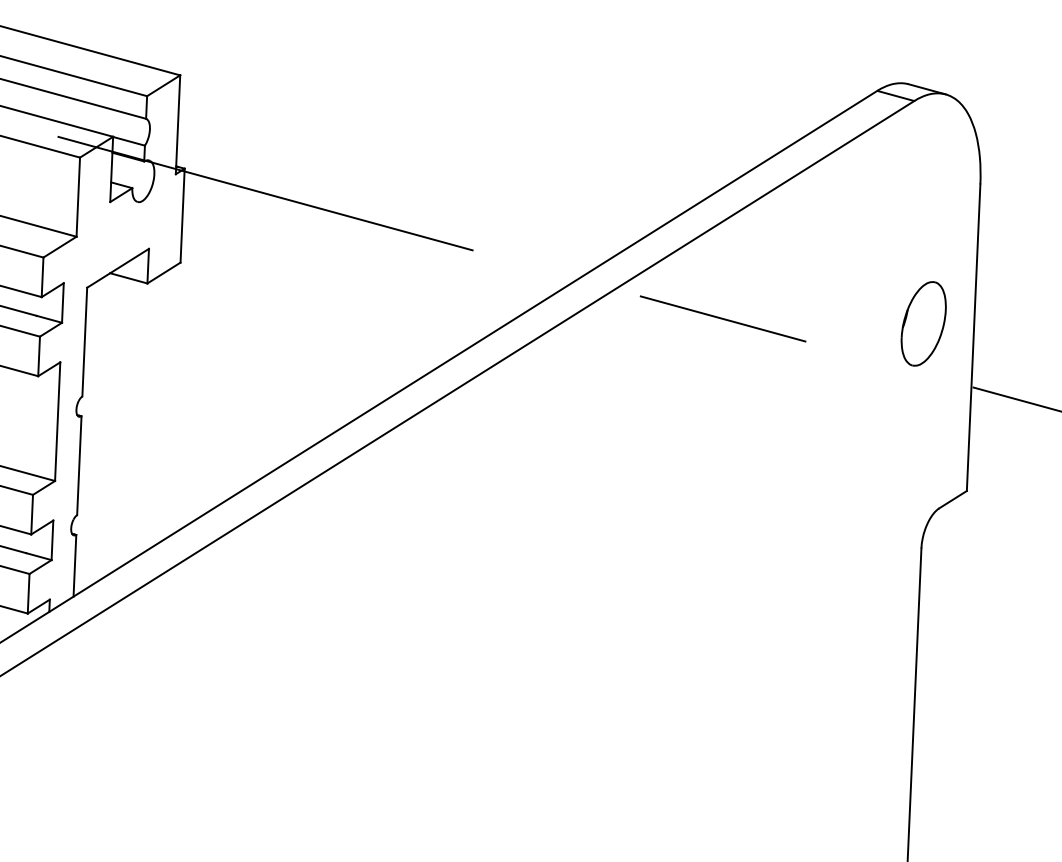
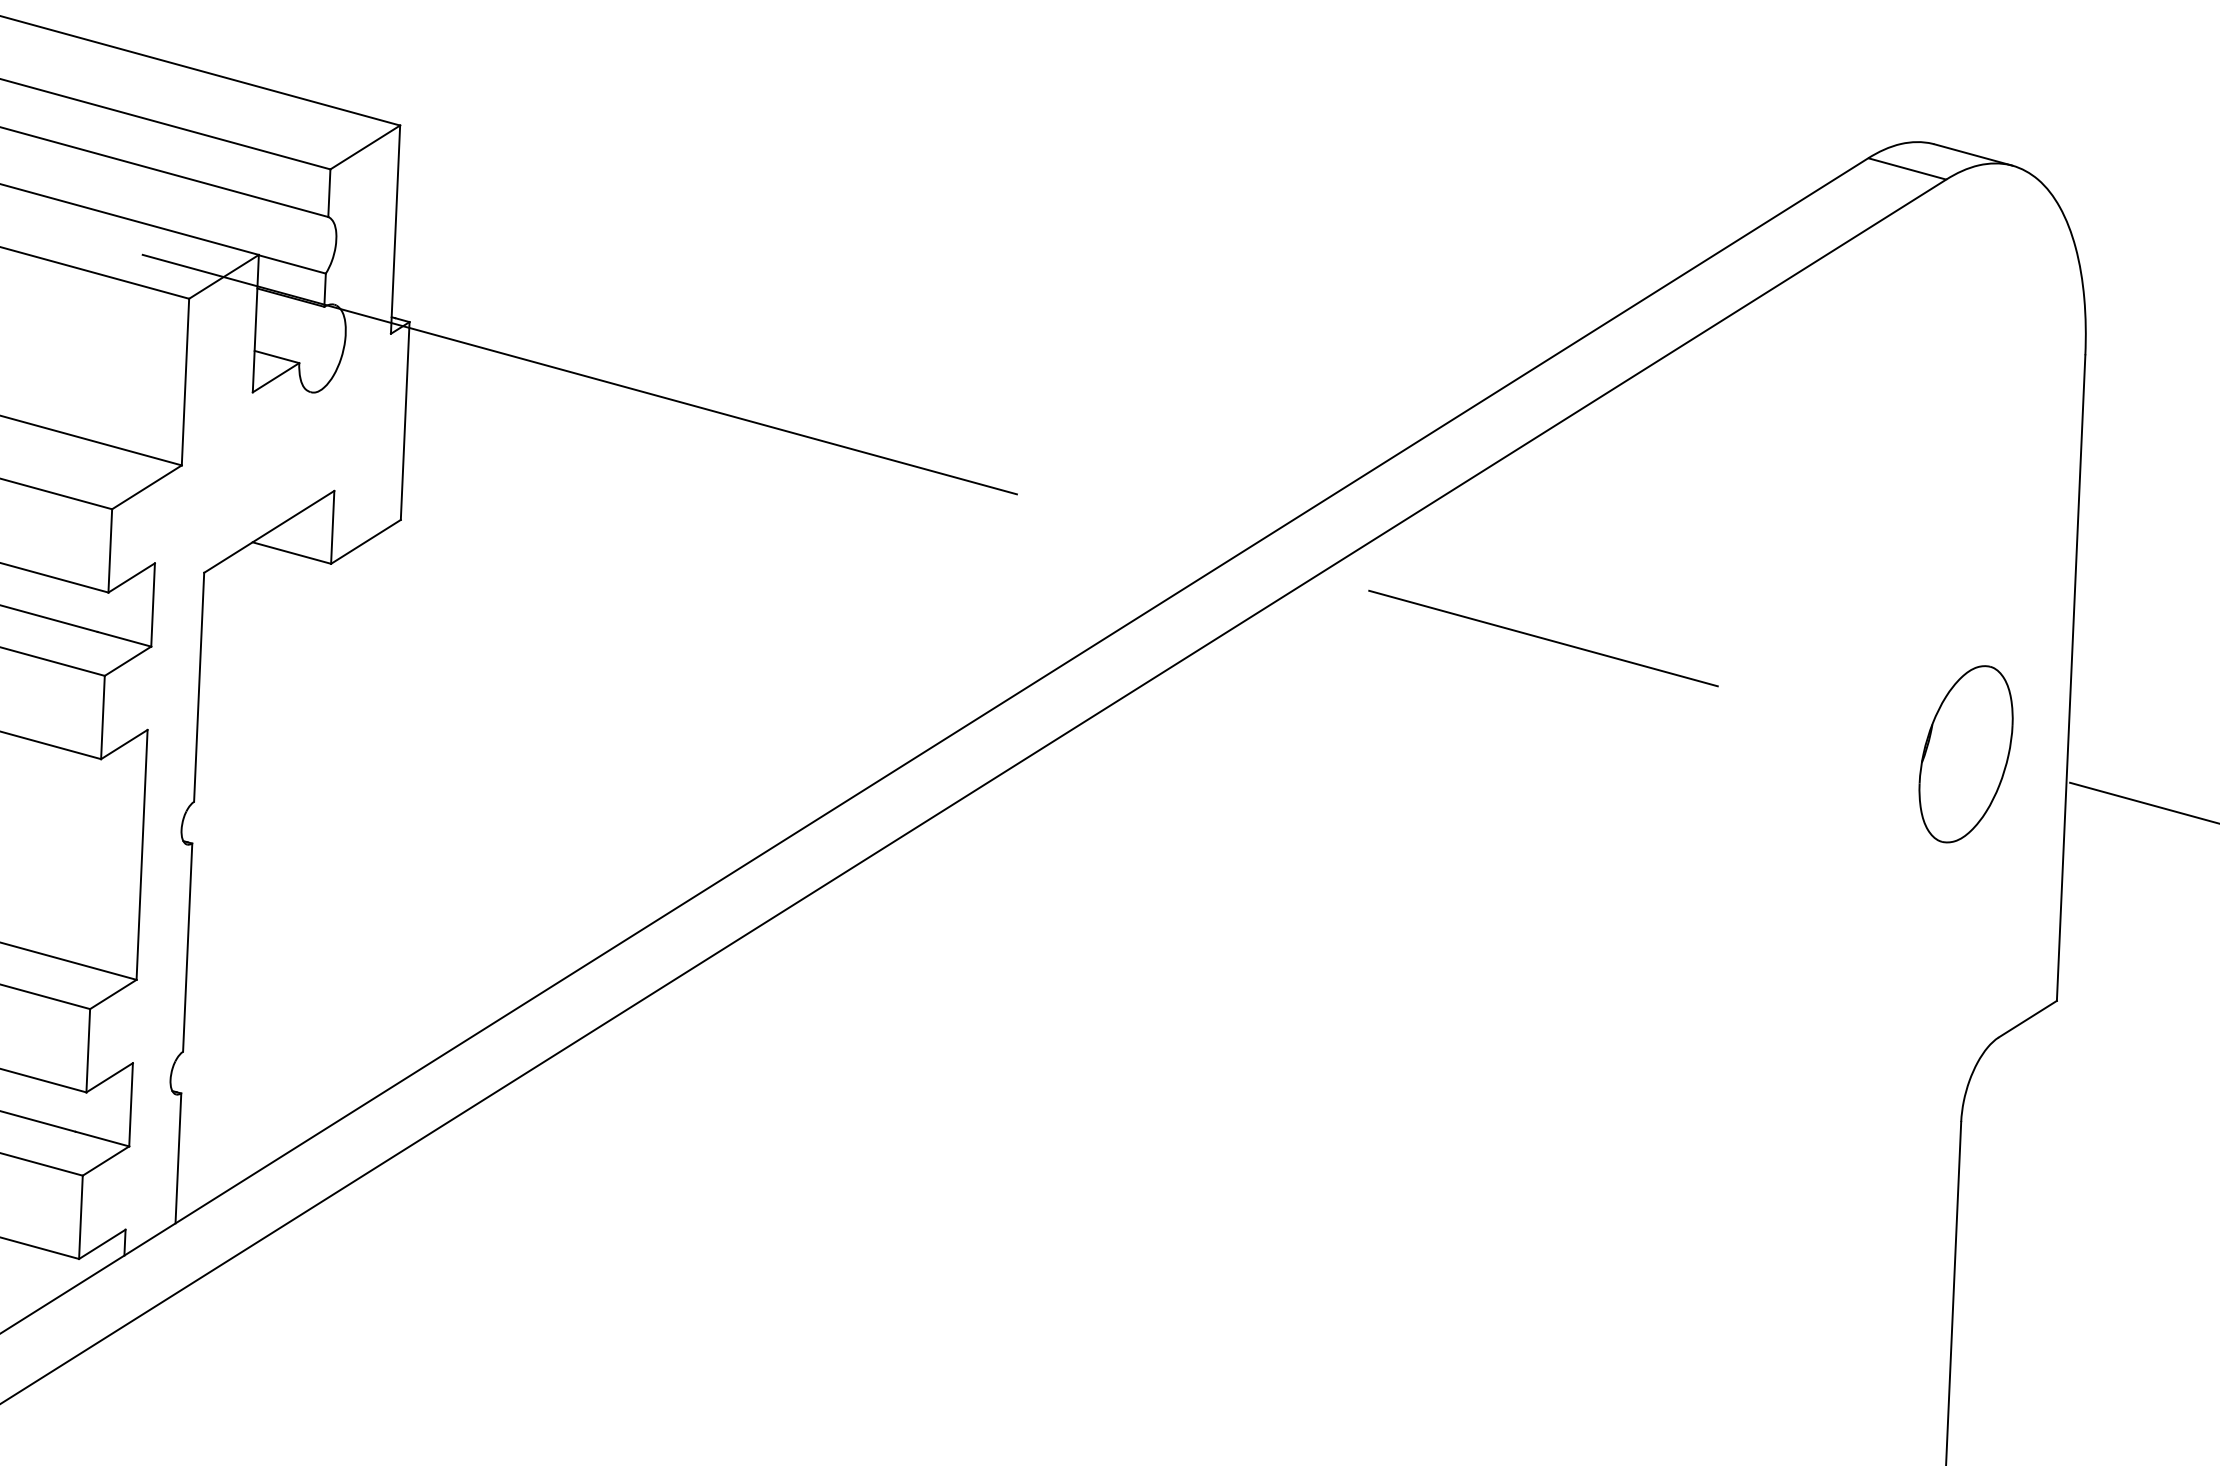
part: (923, 323) -> (1965, 753), moved

